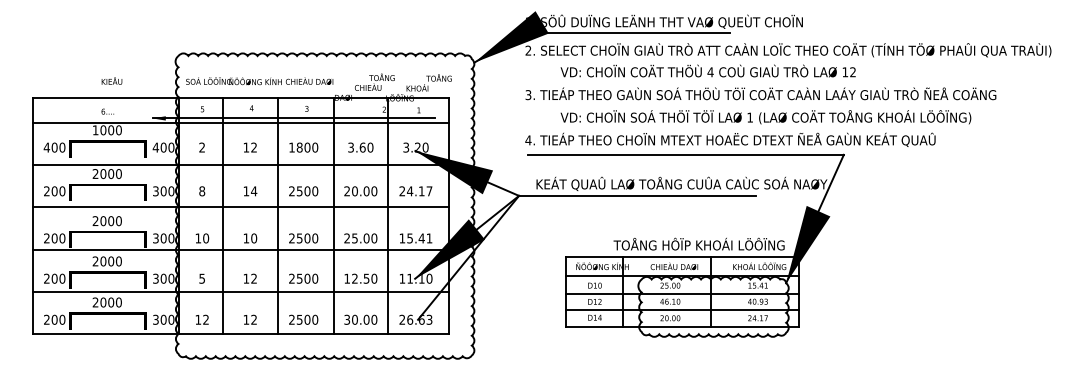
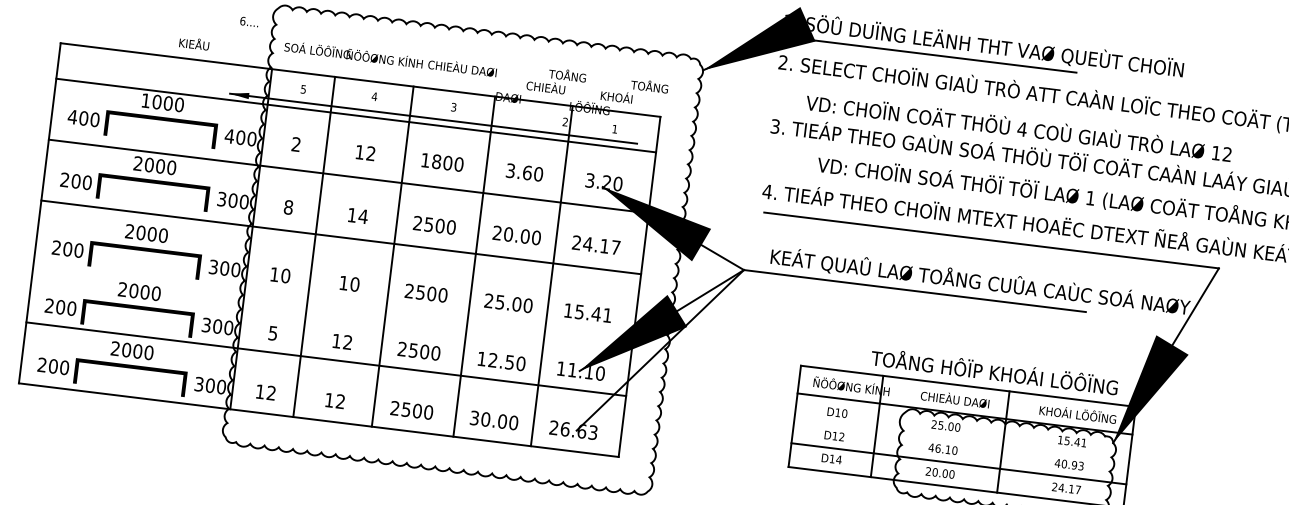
text: (707, 70) -> (1018, 126), moved
text: (111, 80) -> (193, 42), moved
text: (107, 111) -> (248, 21), moved
line: (240, 249) -> (333, 297), removed
line: (682, 293) -> (962, 439), removed

